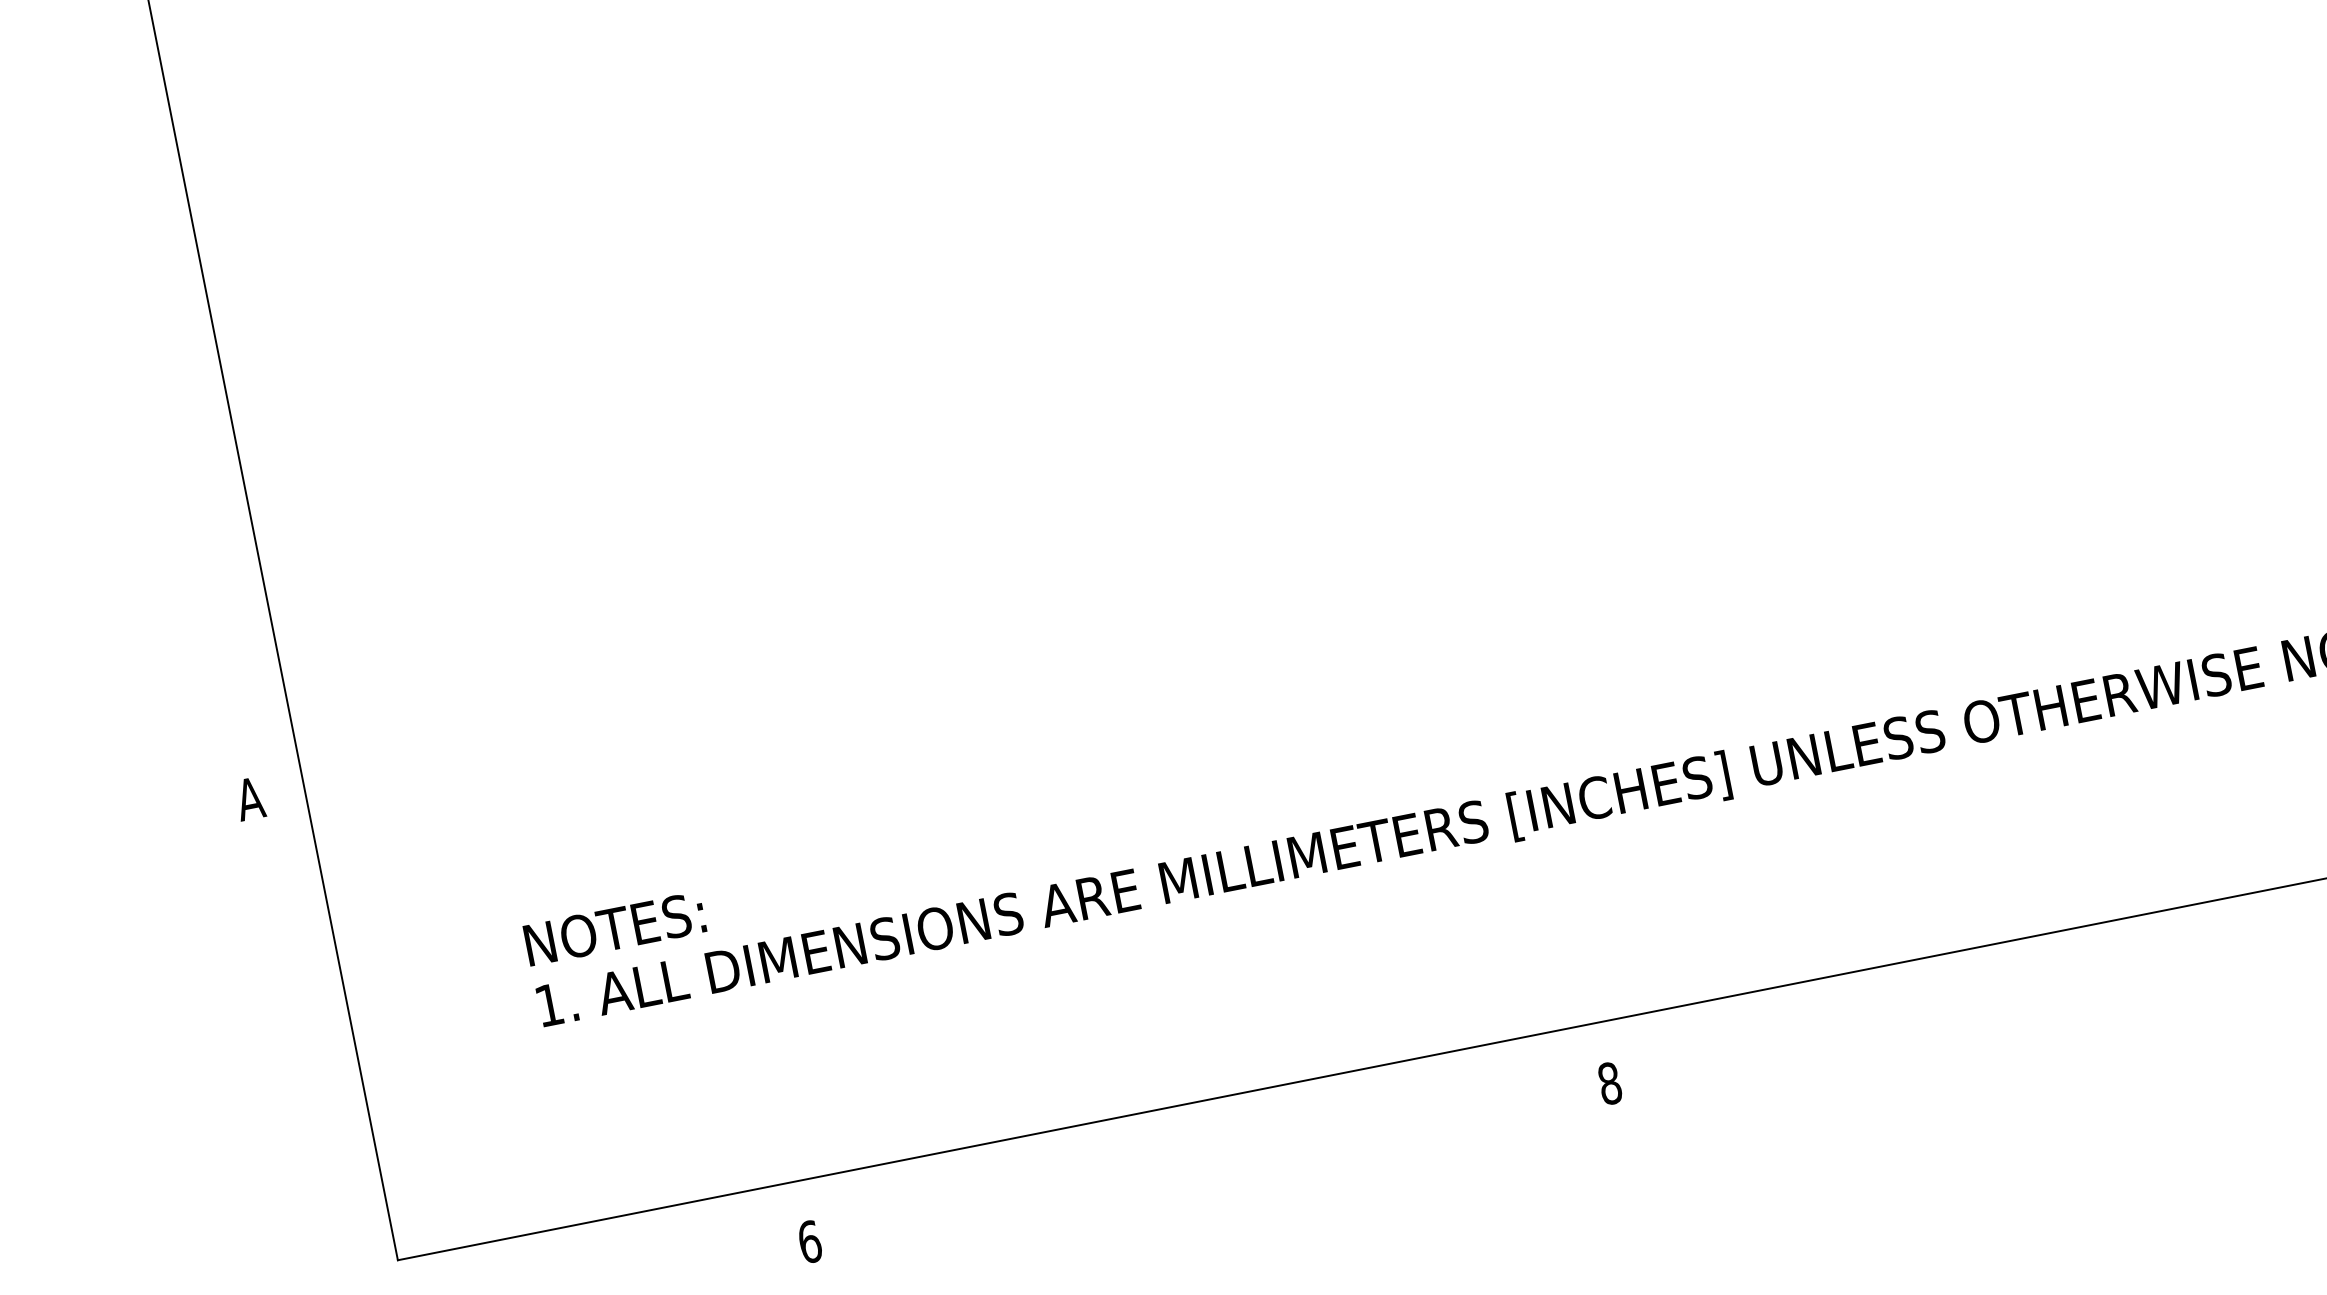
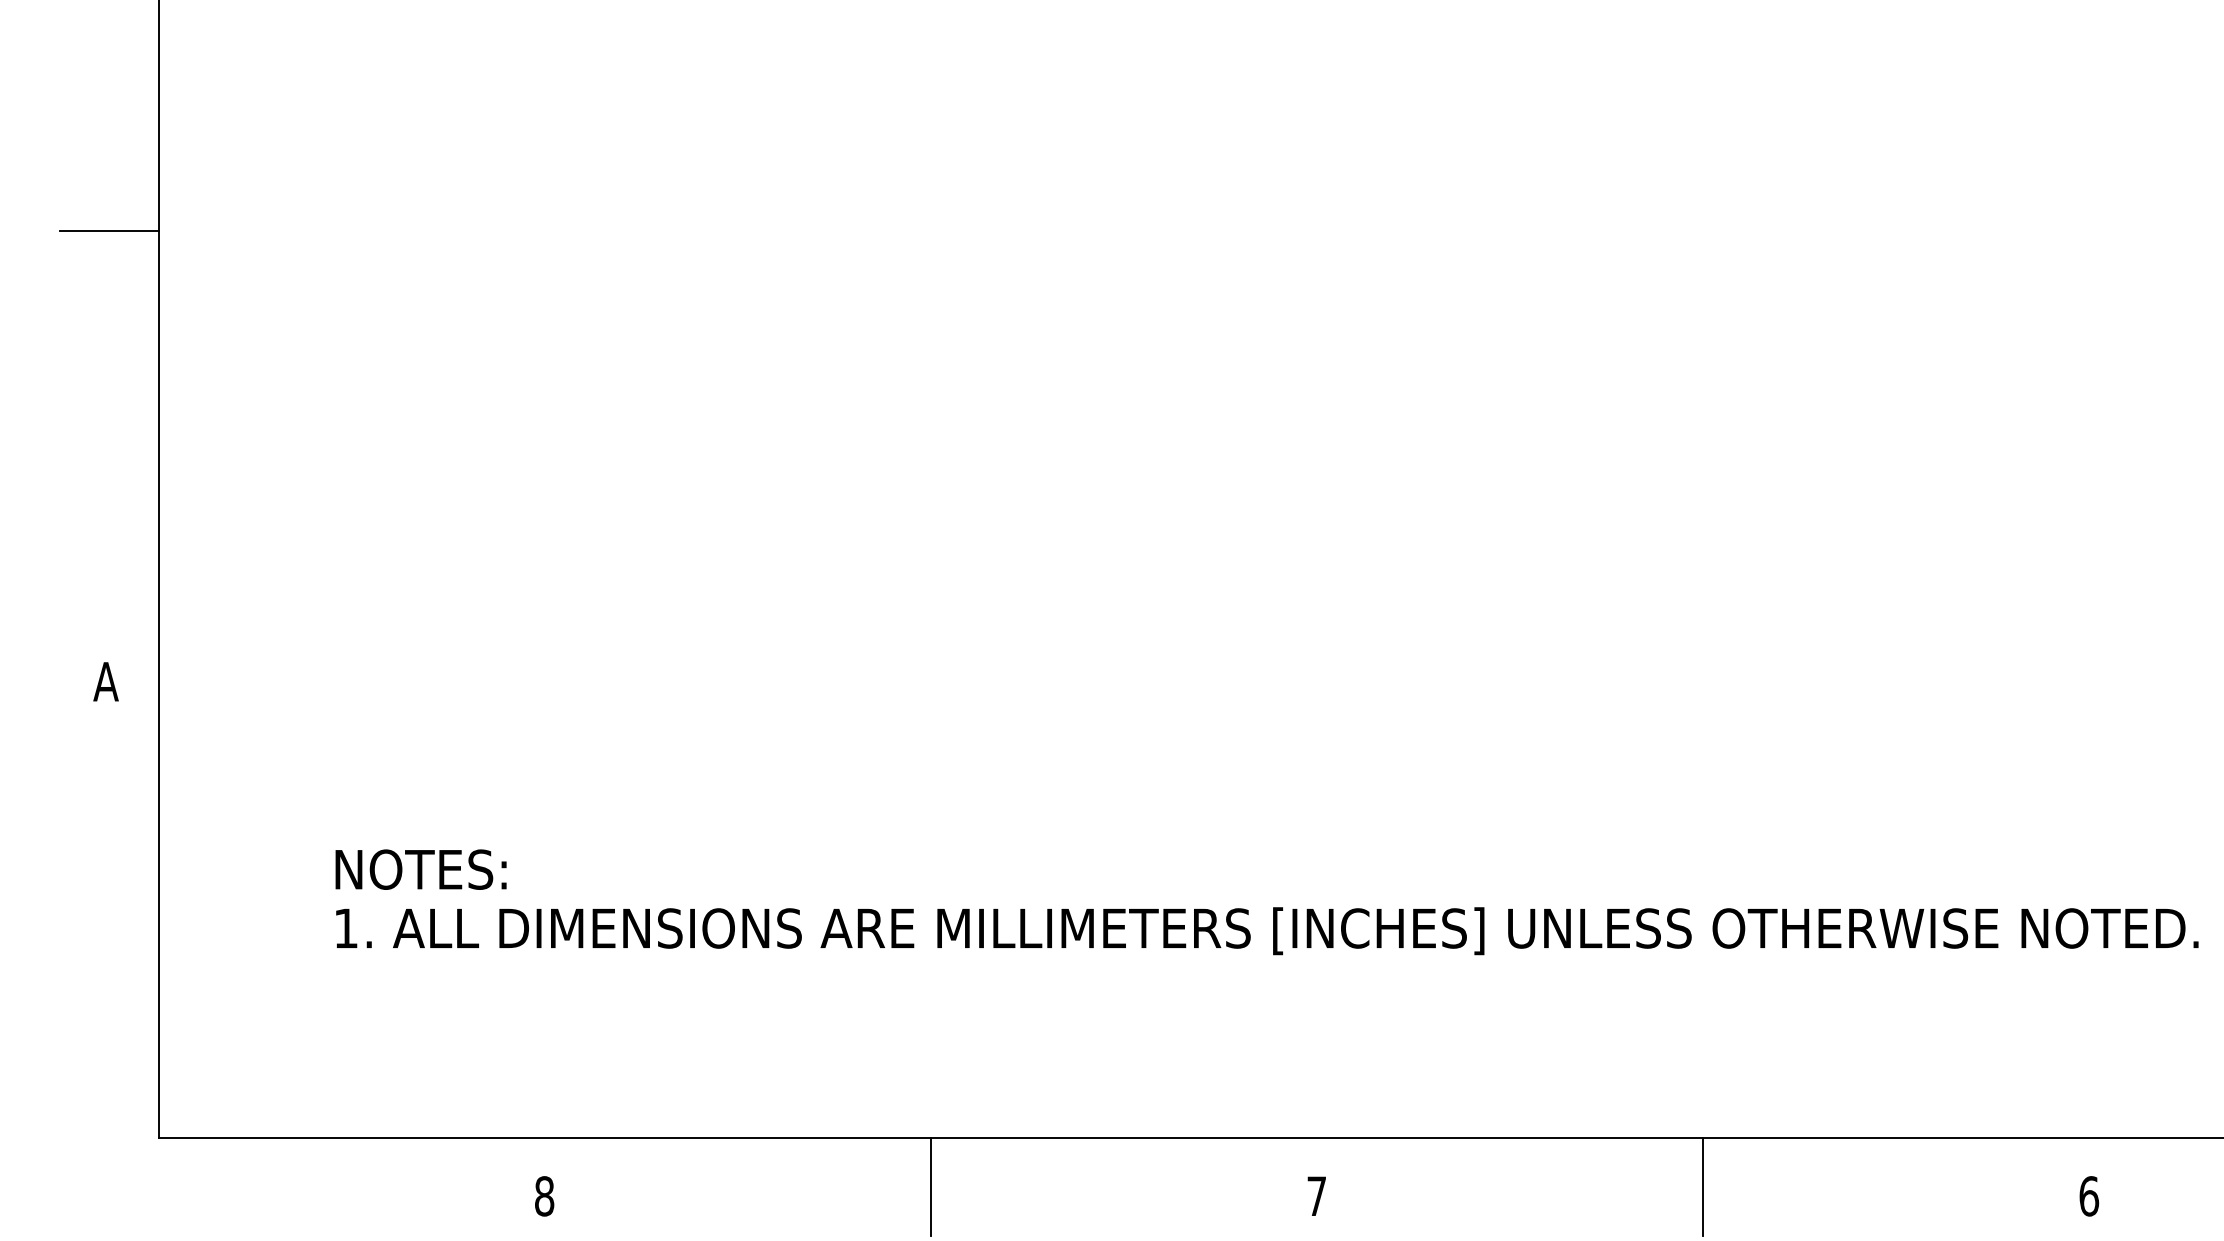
line: (161, 330) -> (109, 230), added
line: (2008, 994) -> (1703, 1186), added
text: (1609, 1083) -> (1316, 1196), 8 -> 7
line: (1207, 1152) -> (930, 1186), added
text: (809, 1242) -> (544, 1196), 6 -> 8

